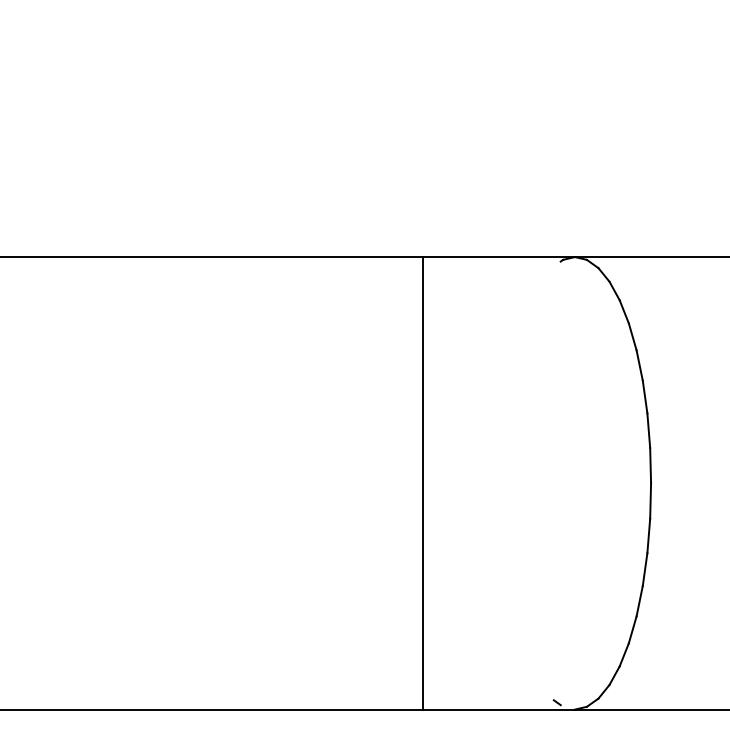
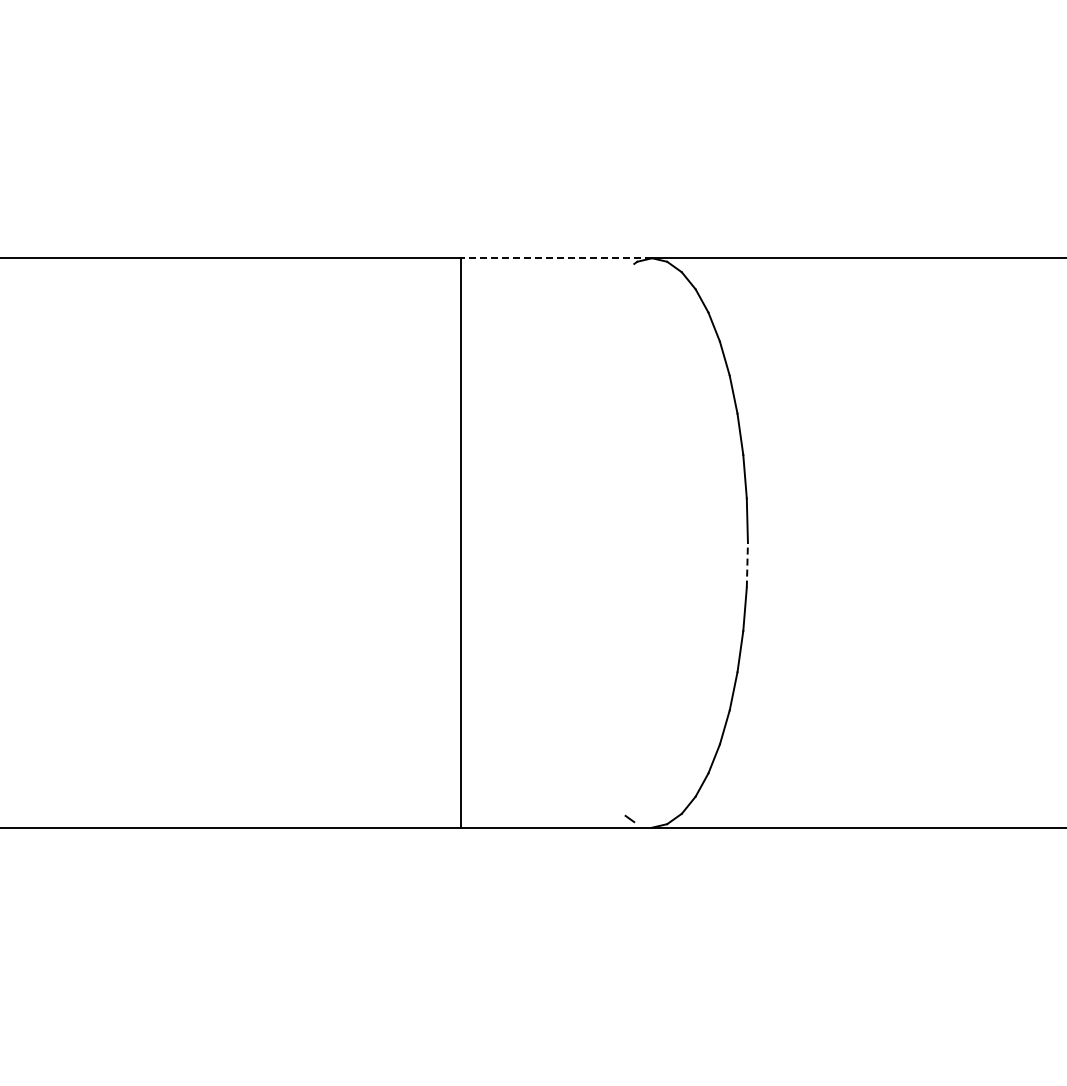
line: (498, 257) -> (556, 258), solid -> dashed
line: (650, 500) -> (747, 564), solid -> dashed

